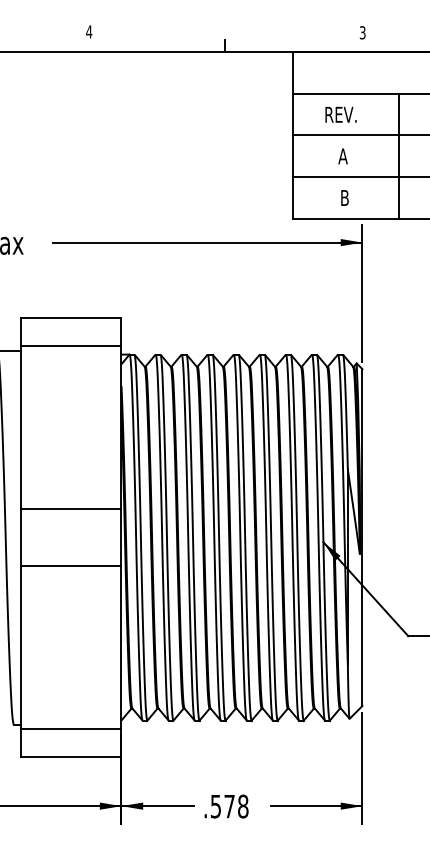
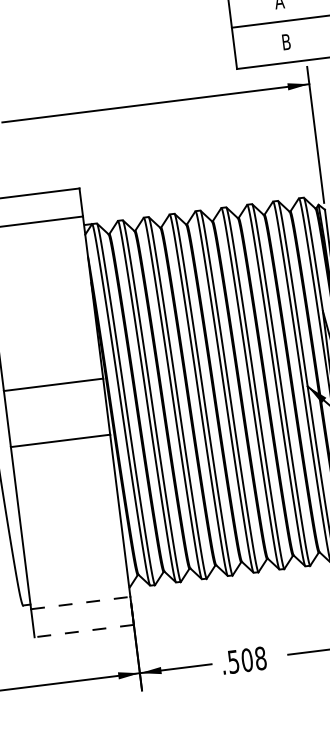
line: (71, 729) -> (80, 603), solid -> dashed
line: (70, 757) -> (83, 631), solid -> dashed
text: (229, 806) -> (247, 660), .578 -> .508

